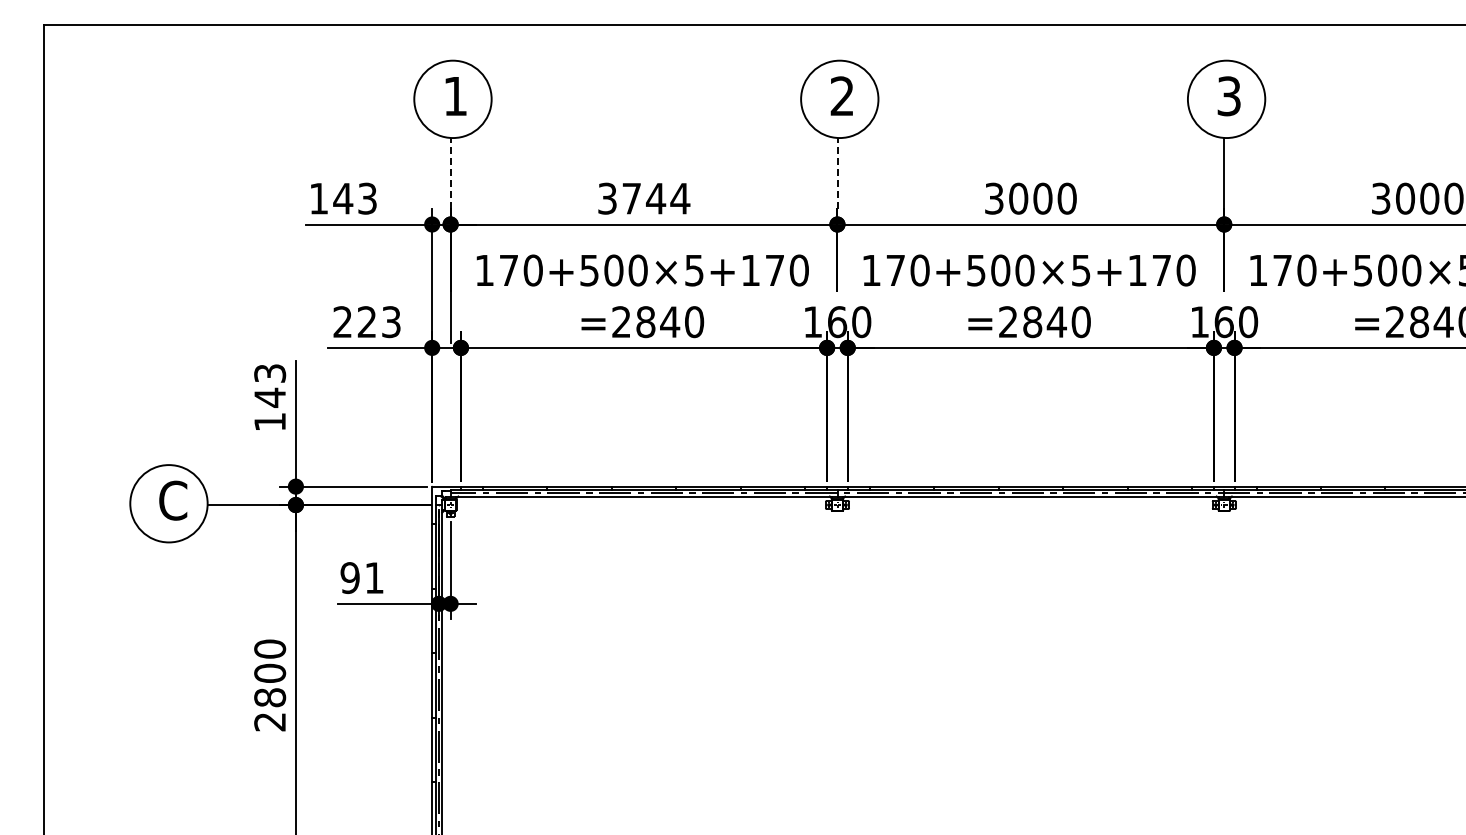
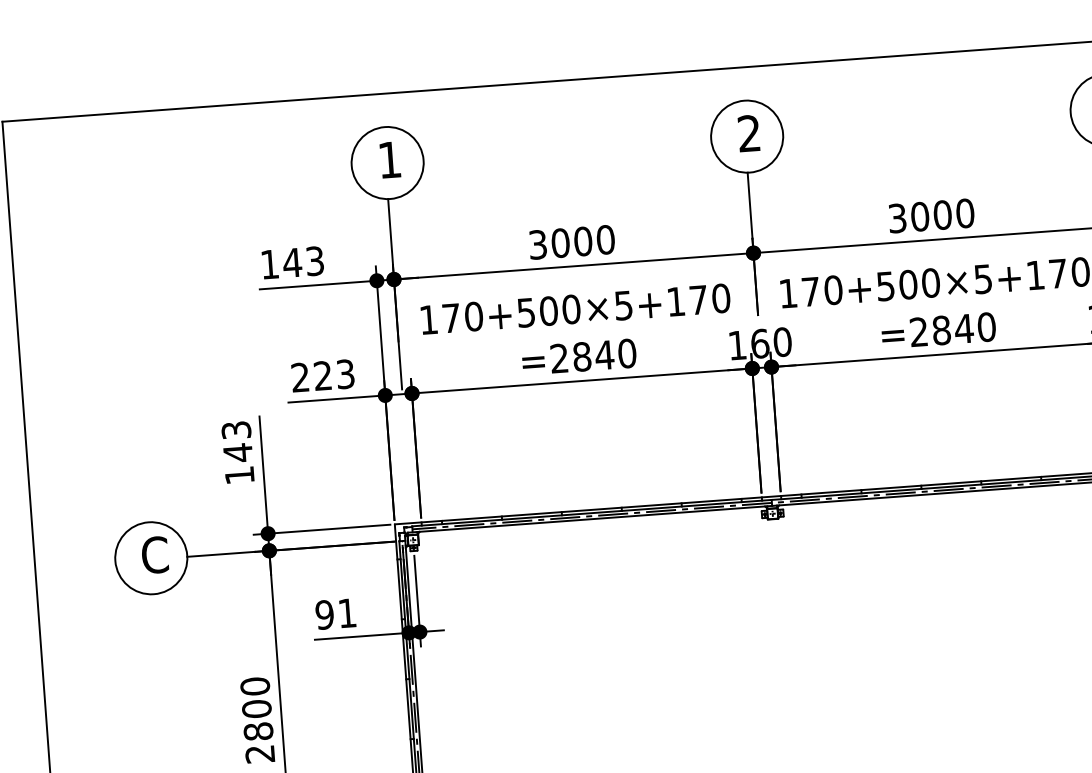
line: (450, 173) -> (390, 232), dashed -> solid
line: (837, 173) -> (750, 205), dashed -> solid
text: (656, 198) -> (583, 241), 3744 -> 3000

